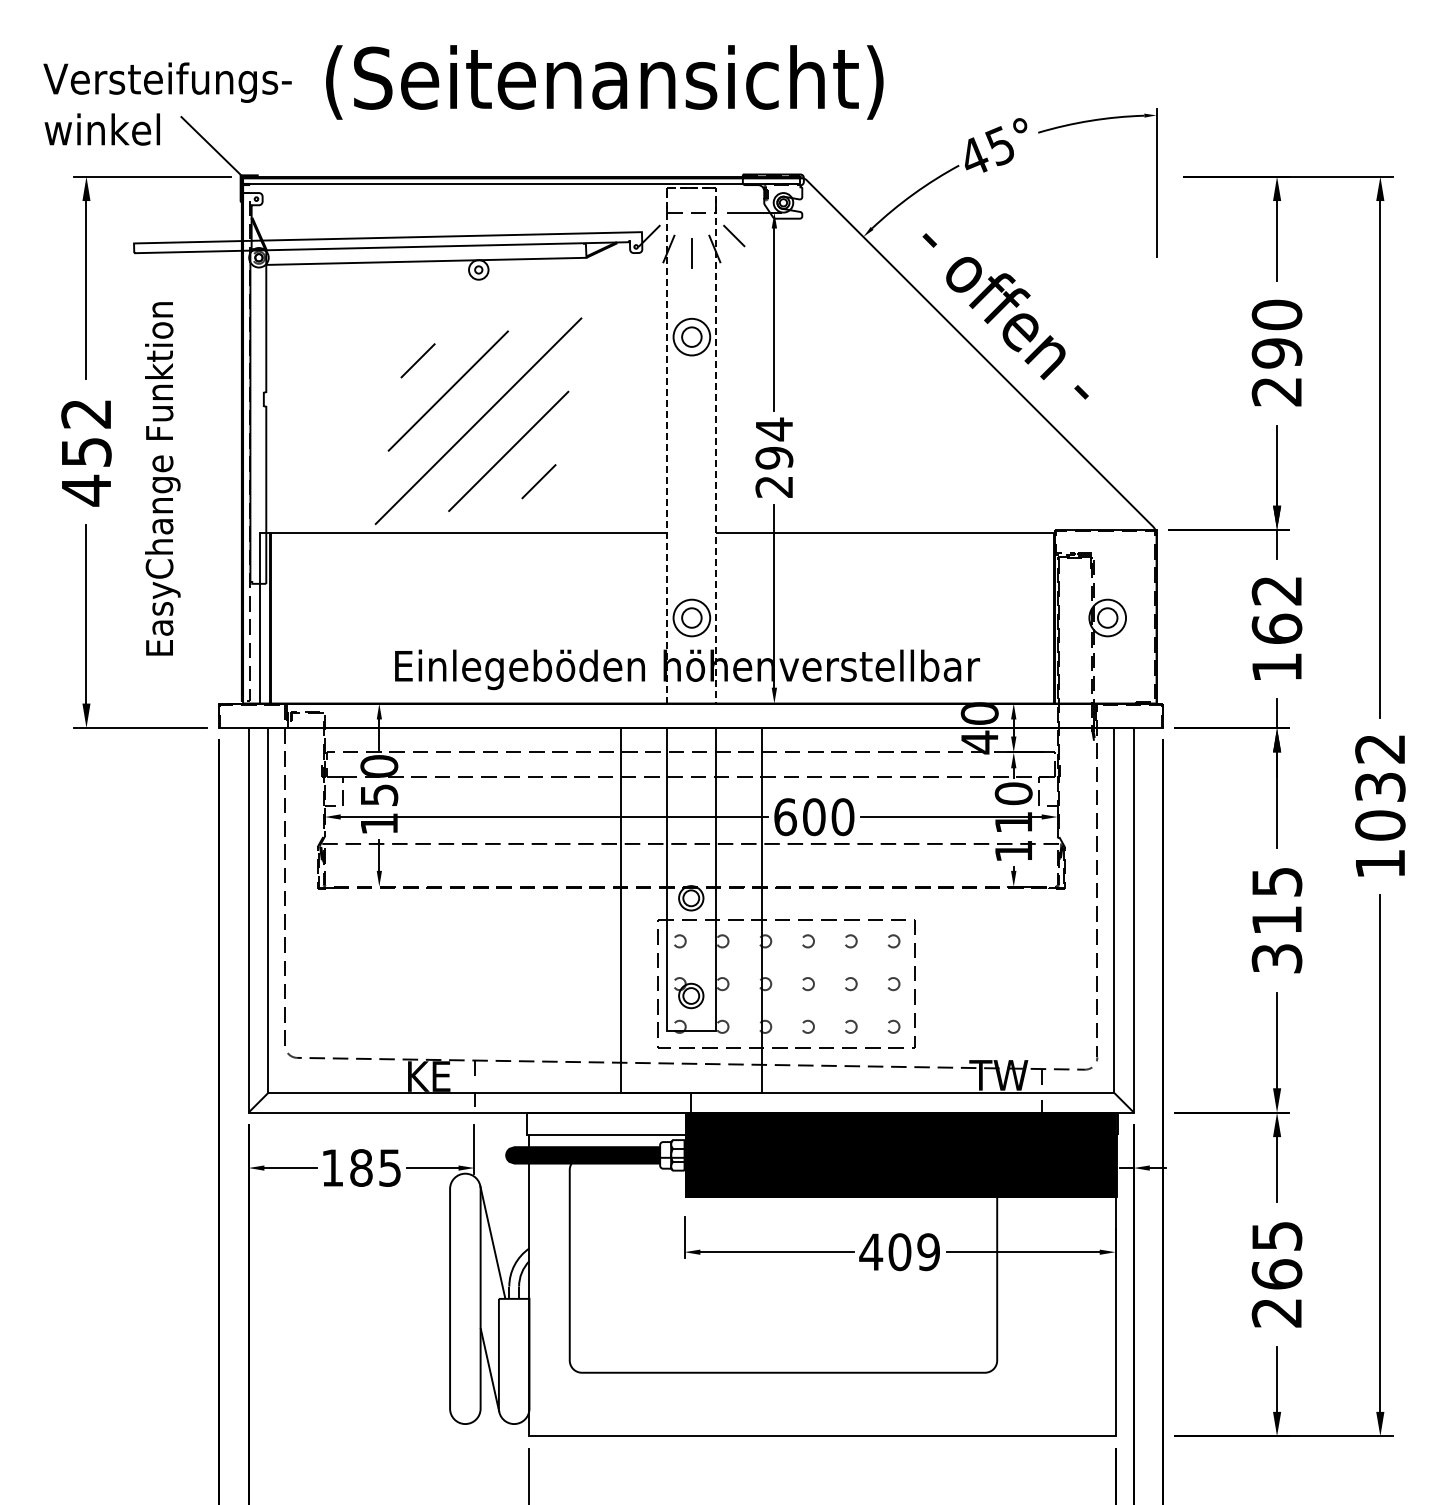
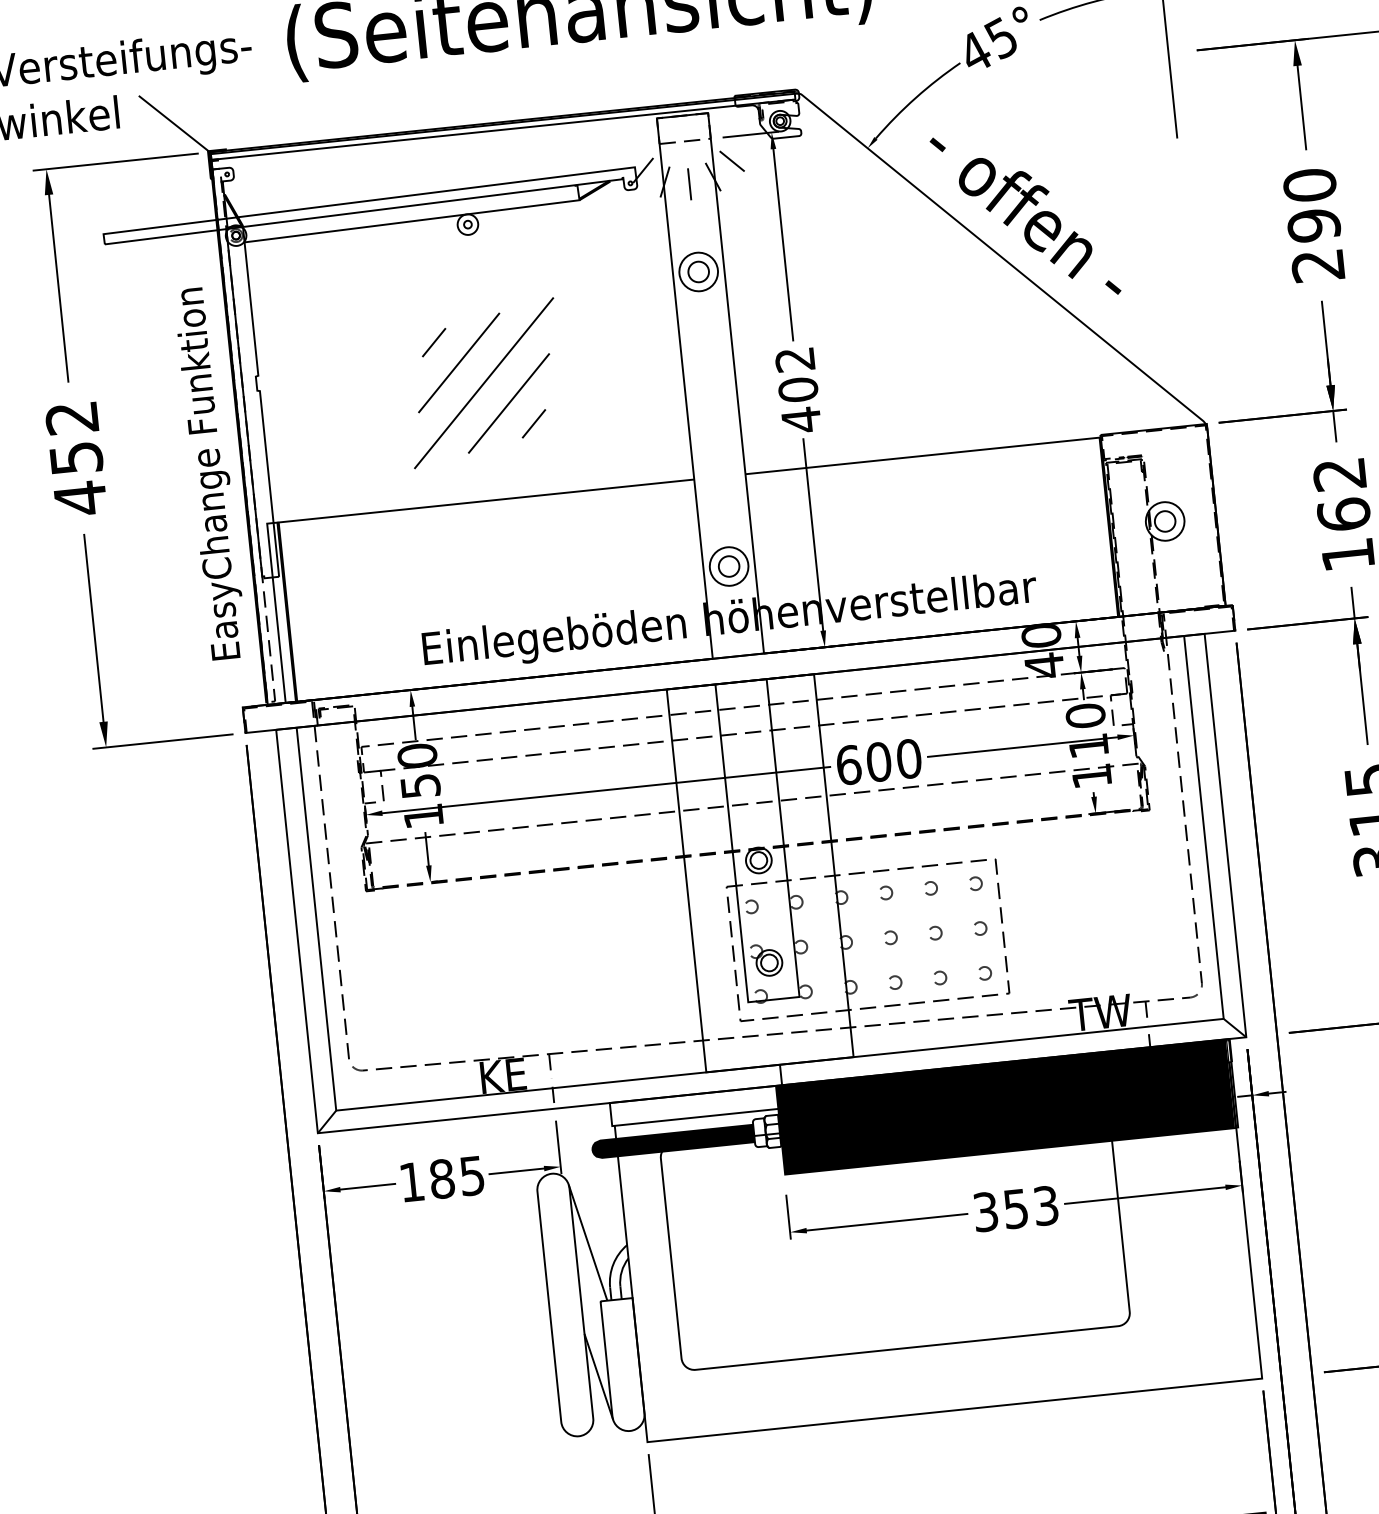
line: (692, 188) -> (683, 116), dashed -> solid
part: (478, 420) -> (483, 382), size x0.71
text: (774, 457) -> (798, 389), 294 -> 402
text: (162, 478) -> (210, 473), moved
text: (899, 1252) -> (1015, 1209), 409 -> 353

